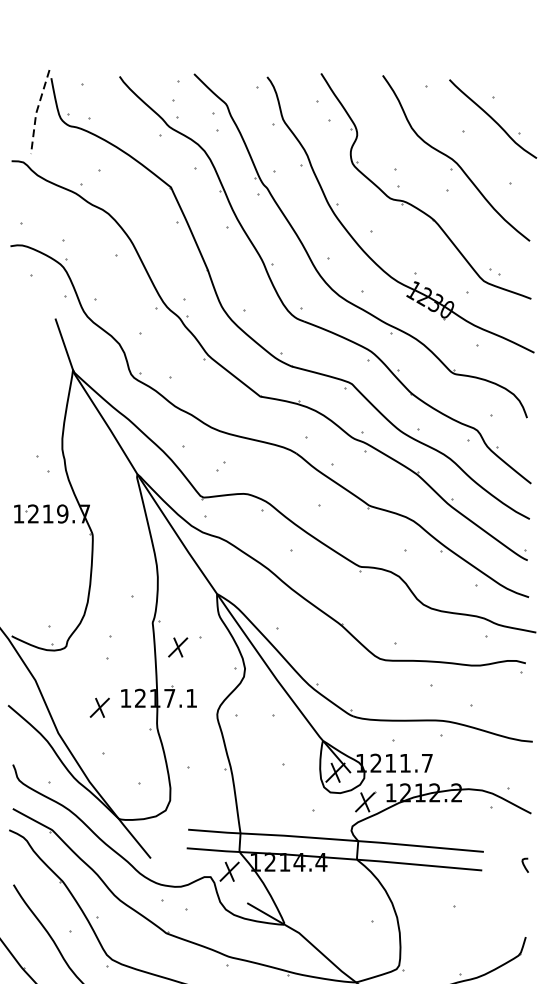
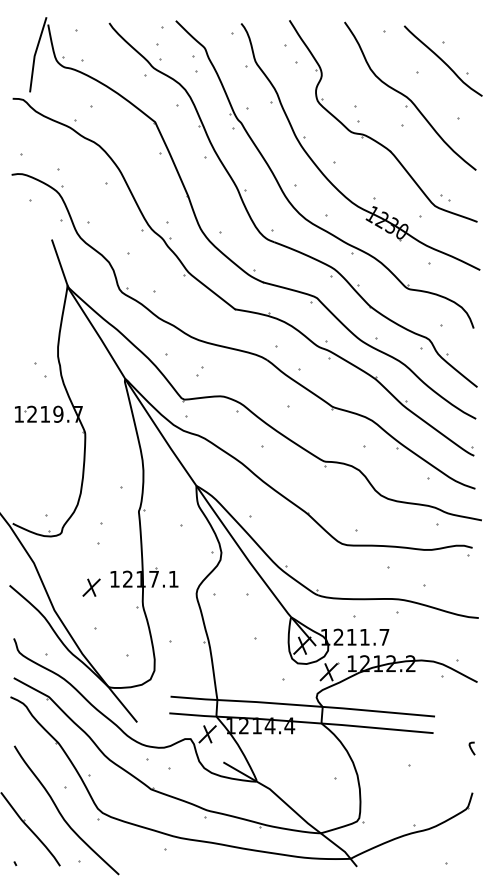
line: (36, 112) -> (34, 55), dashed -> solid
part: (178, 647) -> (161, 533), removed
curve: (524, 865) -> (471, 748), moved

